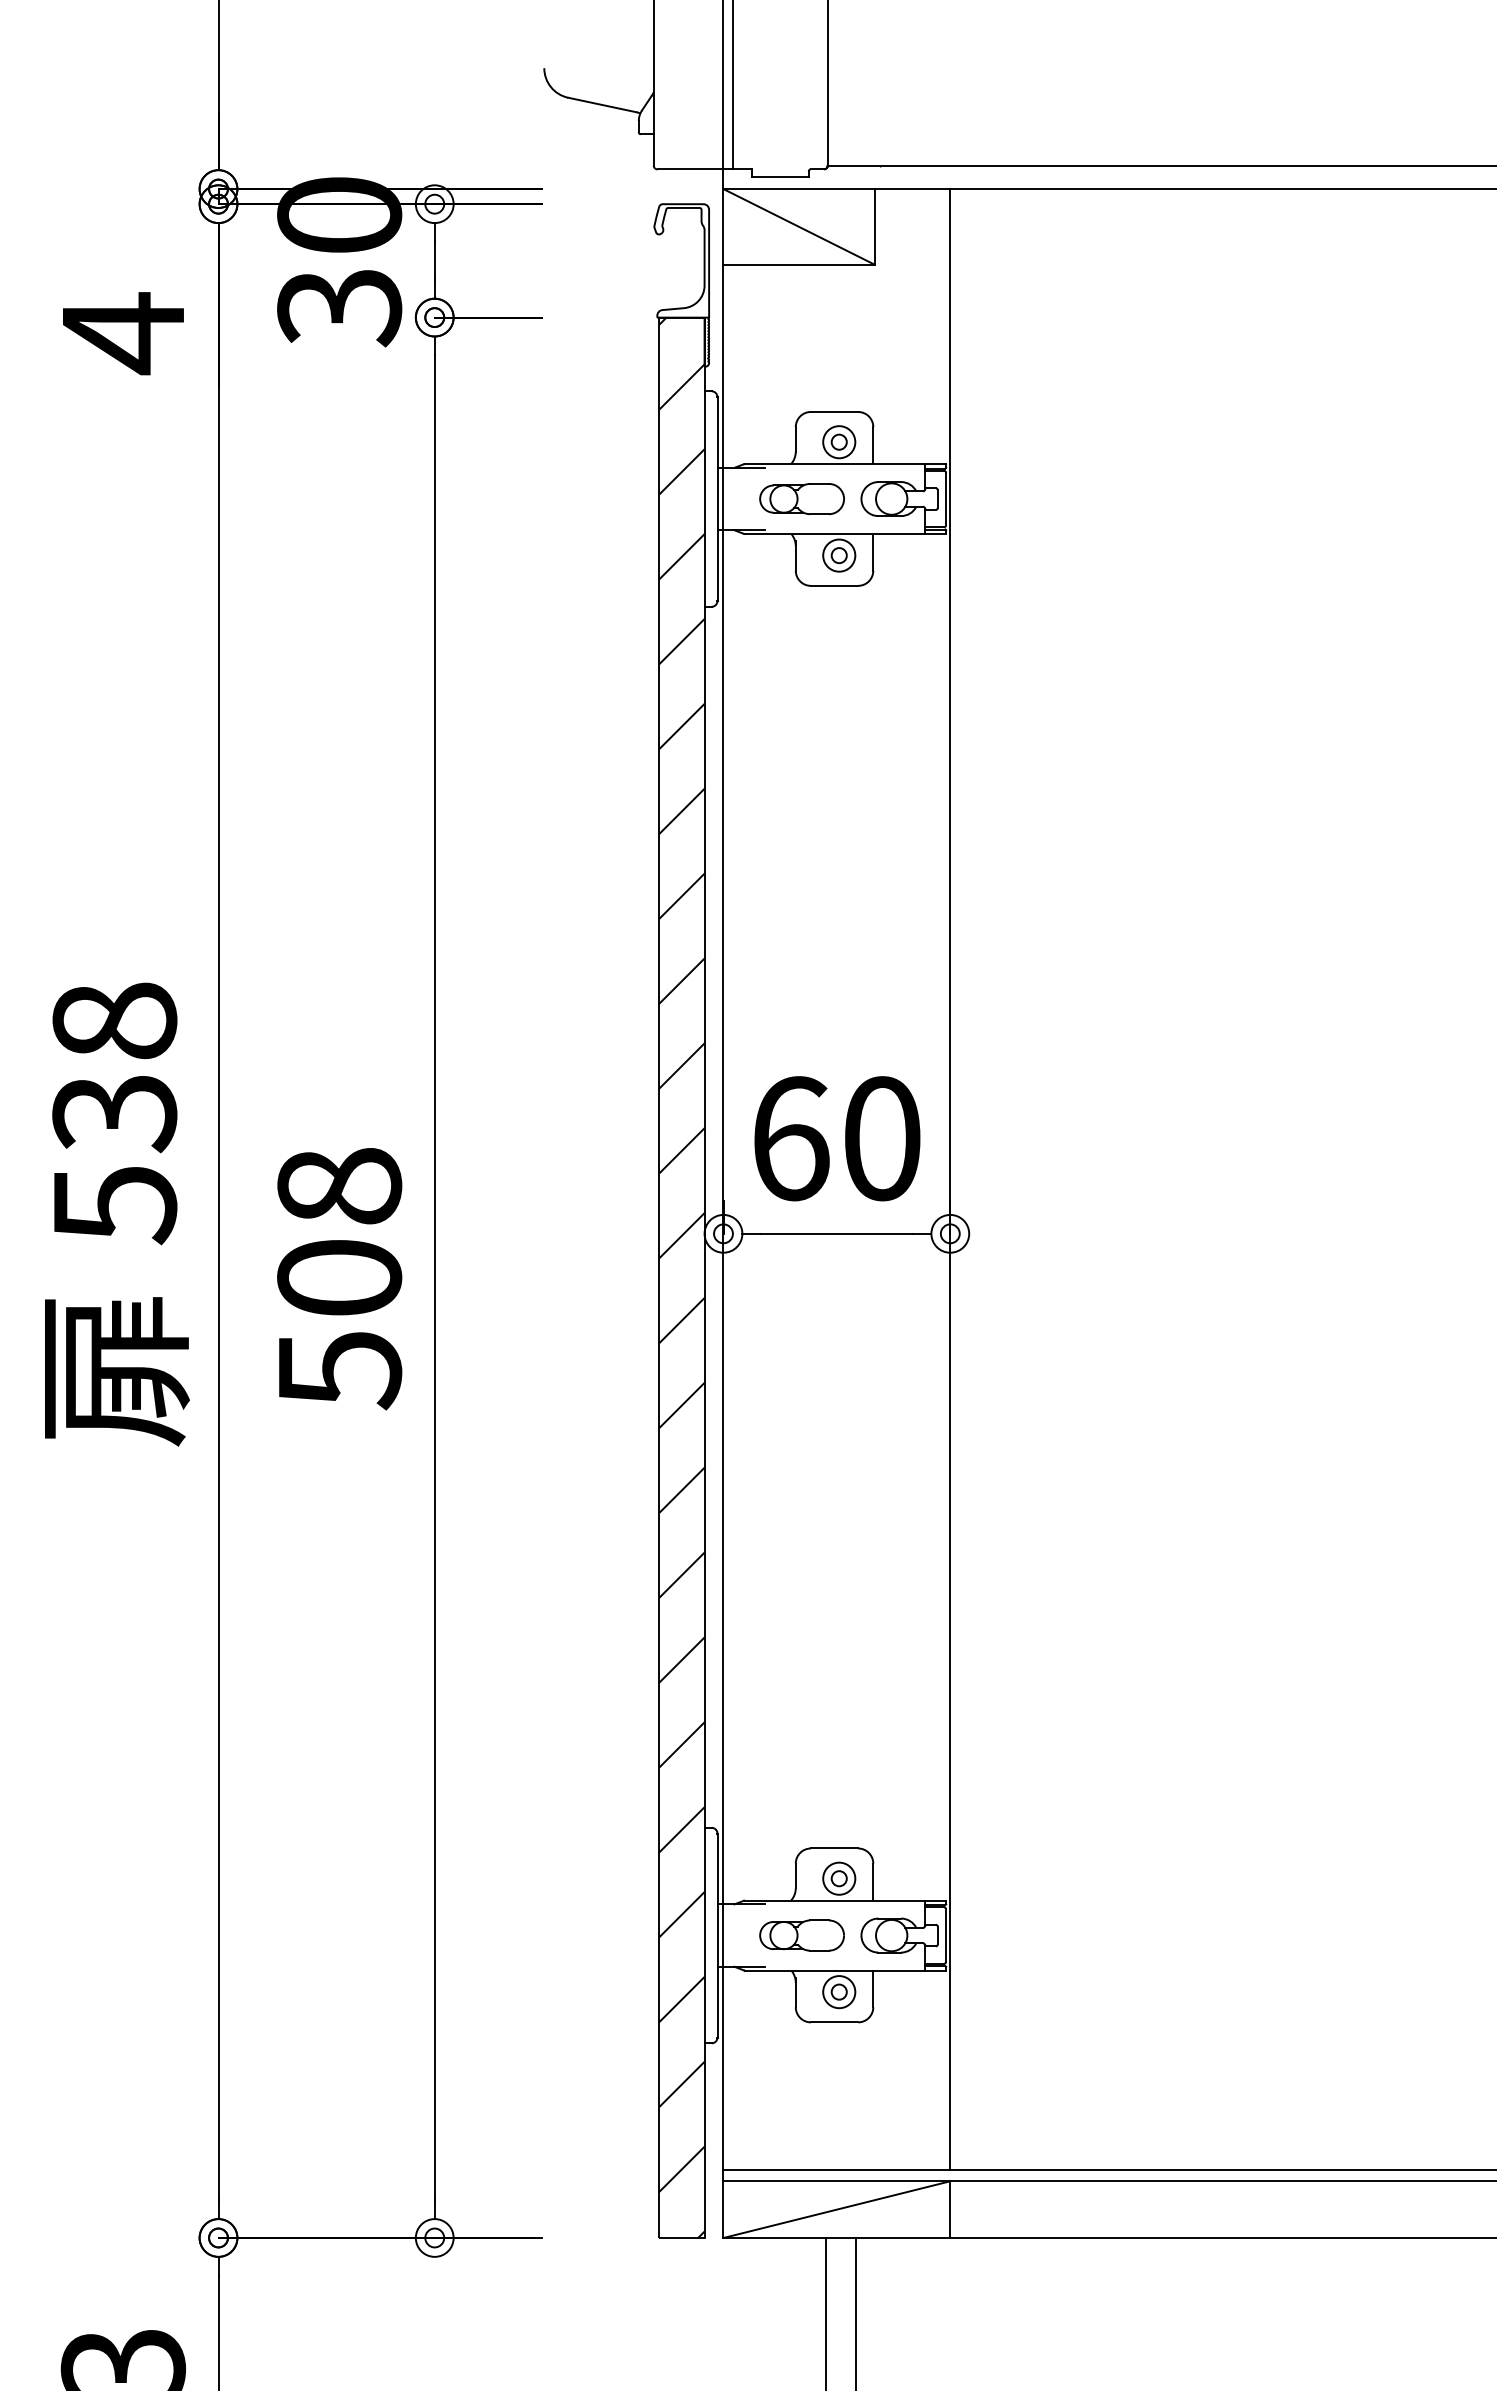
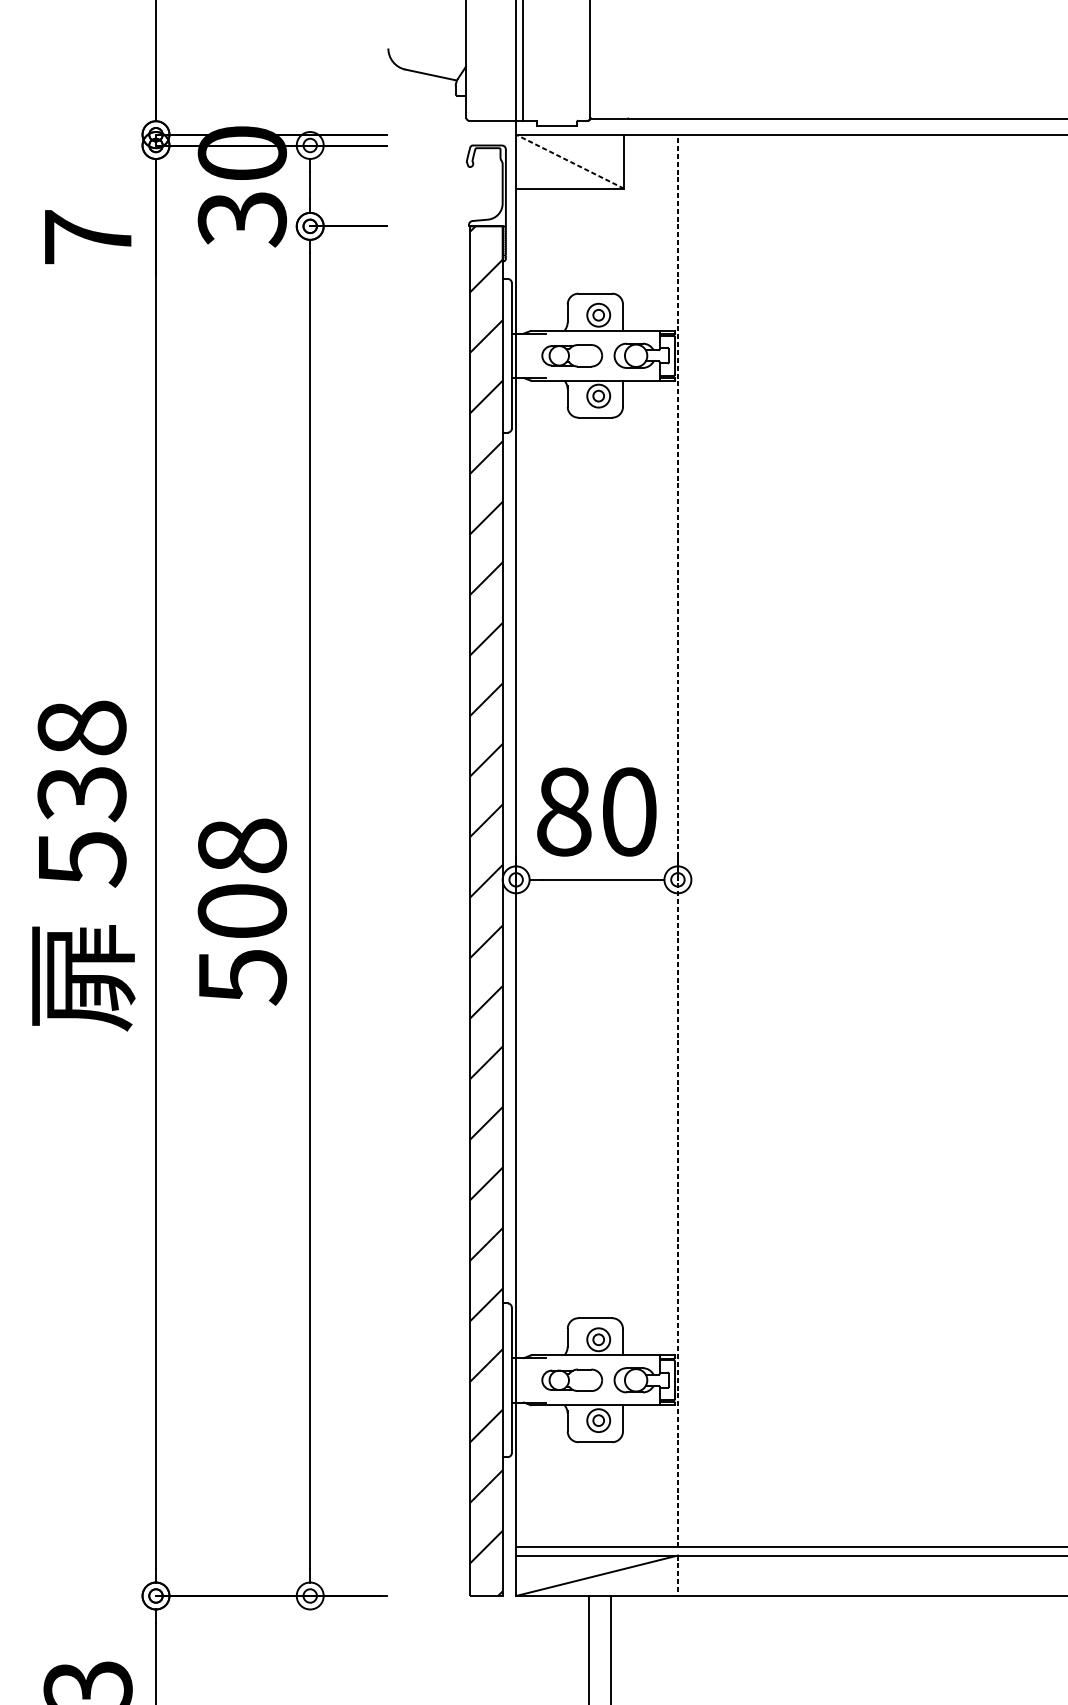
line: (799, 226) -> (570, 161), solid -> dashed
text: (123, 333) -> (88, 237), 4 -> 7
text: (791, 1138) -> (564, 811), 60 -> 80
line: (950, 1179) -> (678, 841), solid -> dashed
line: (950, 2210) -> (678, 1576), solid -> dashed

